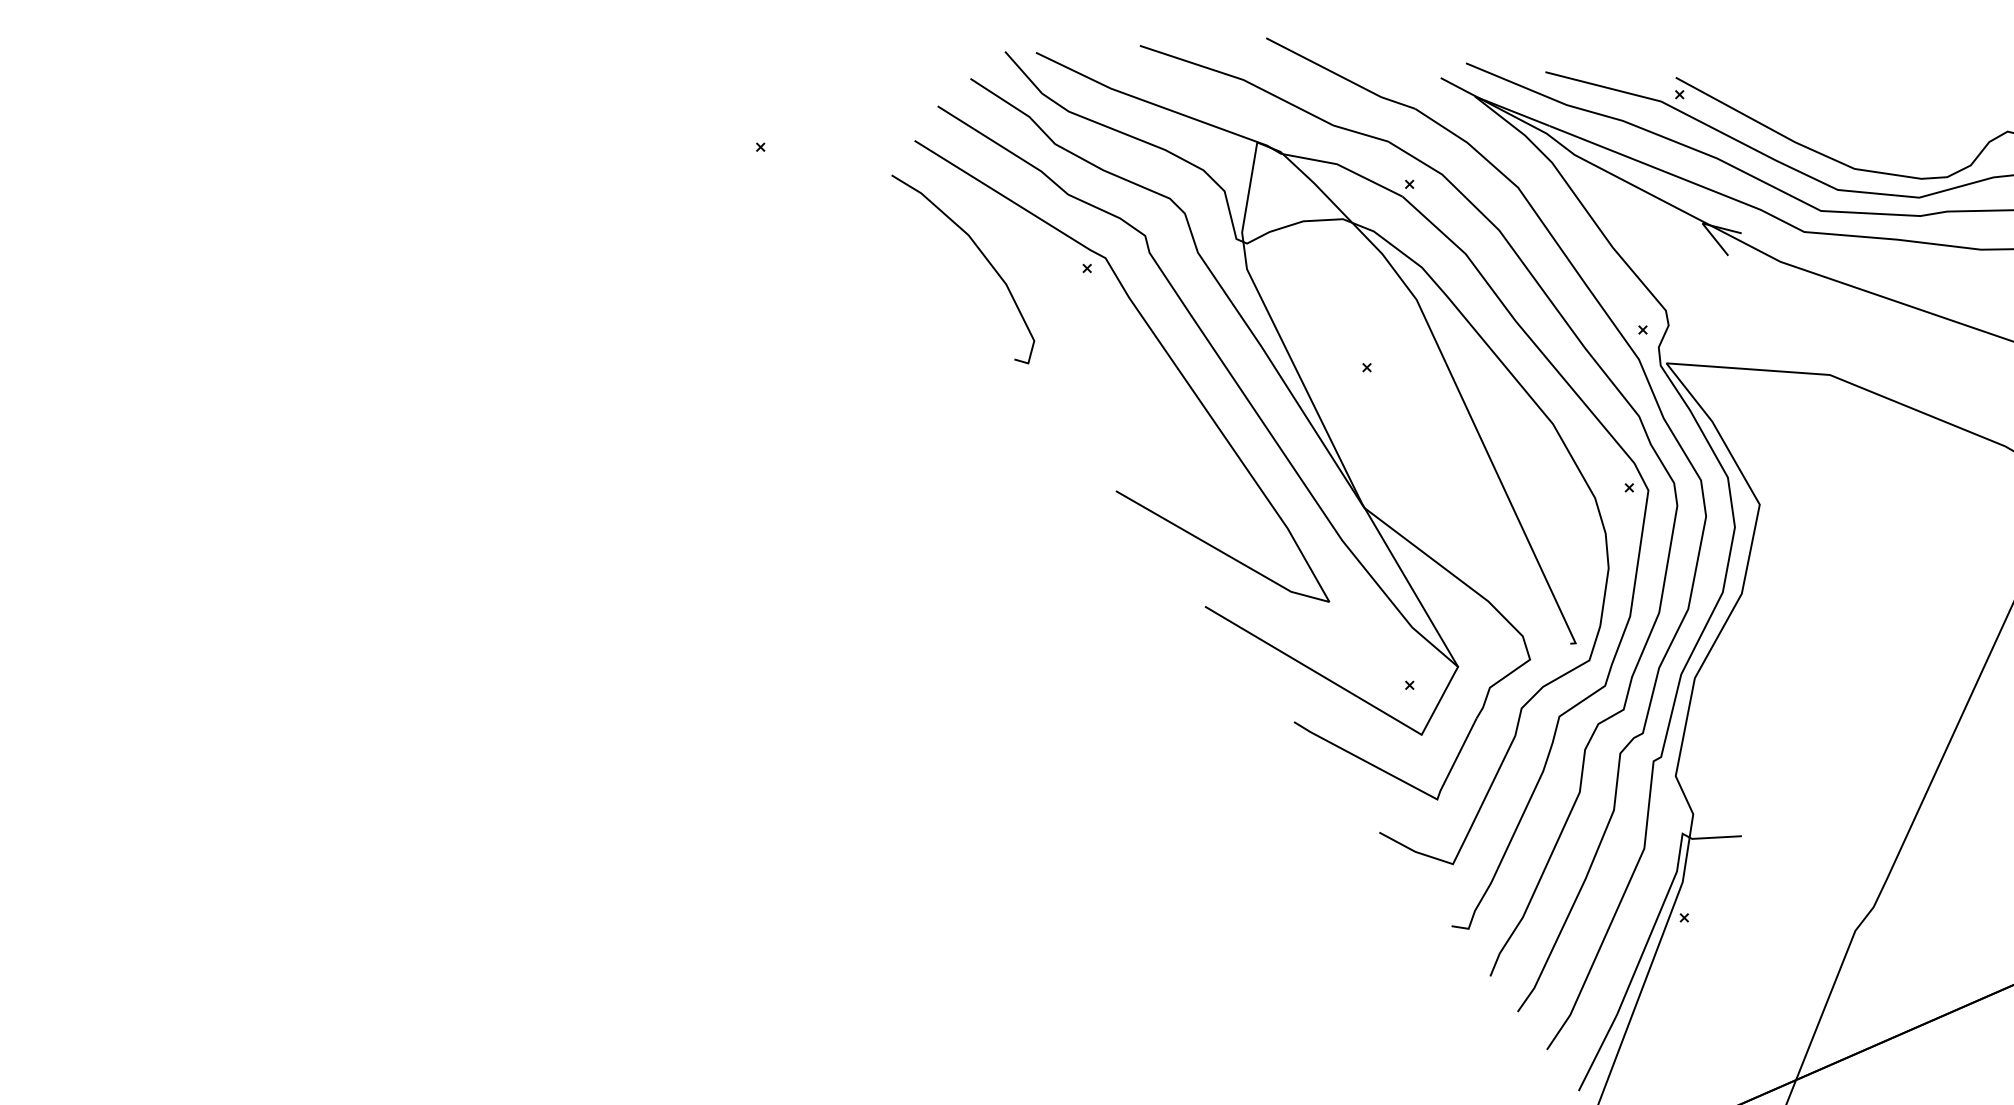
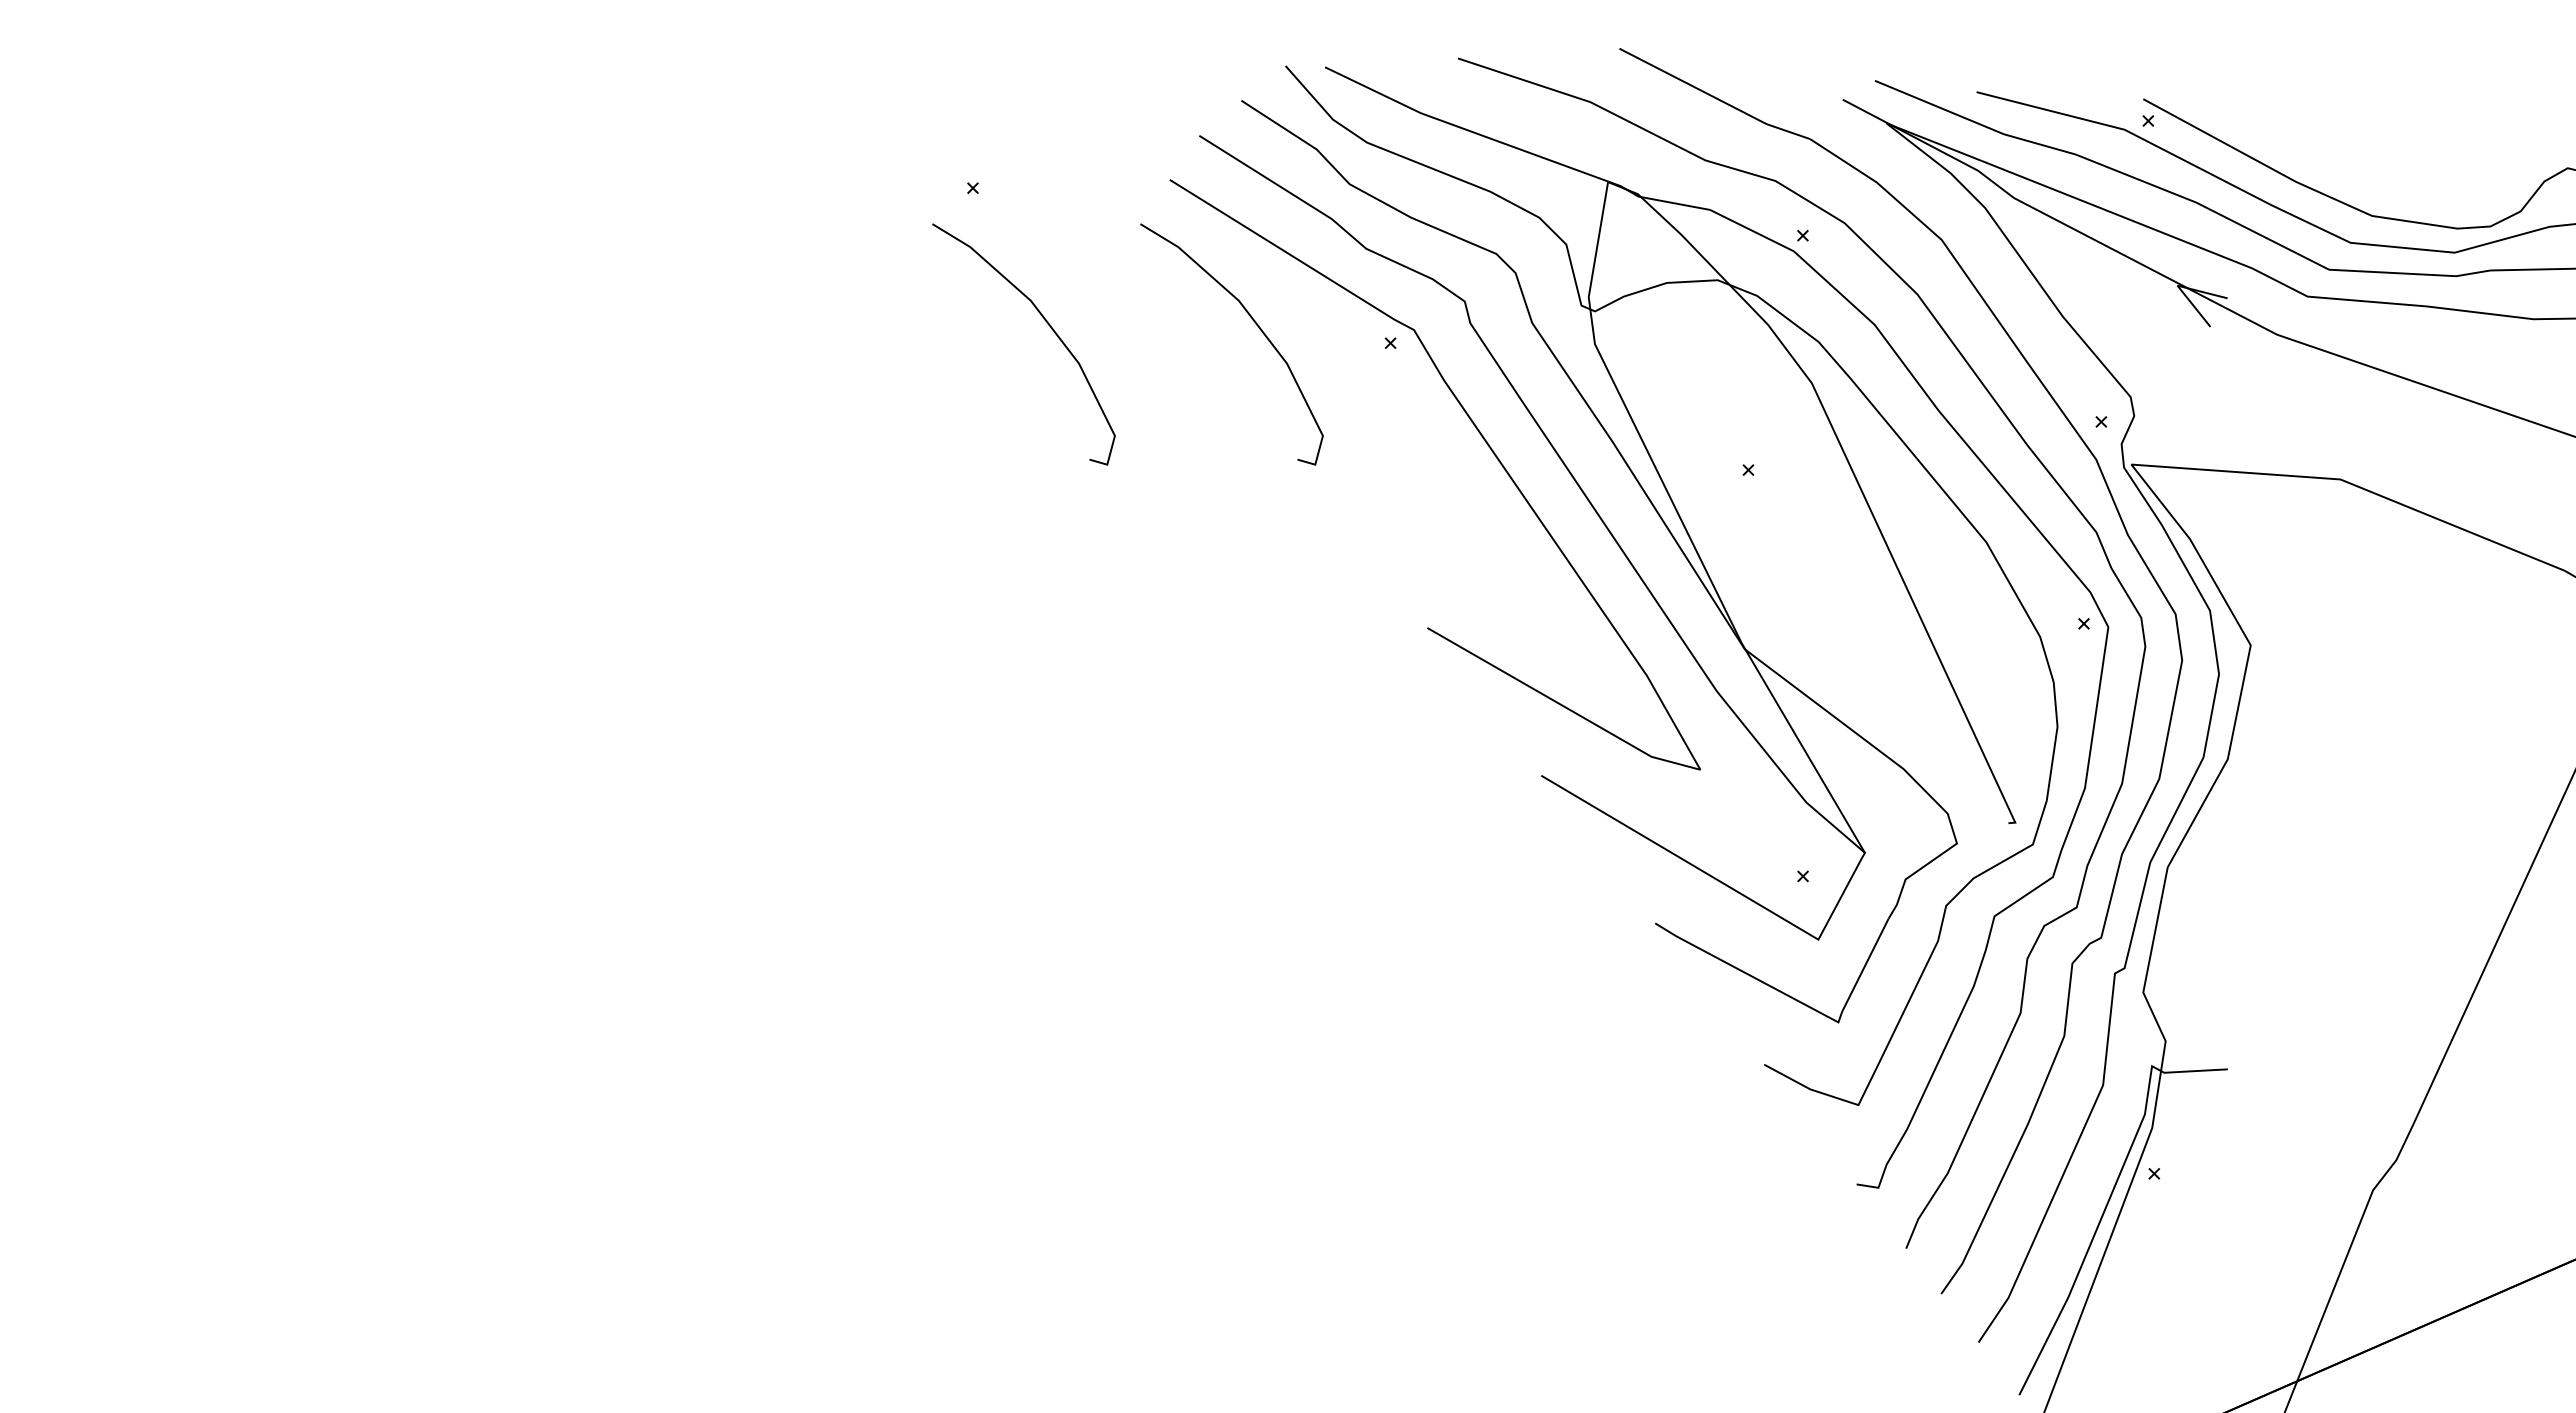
curve: (818, 253) -> (1047, 324), added

